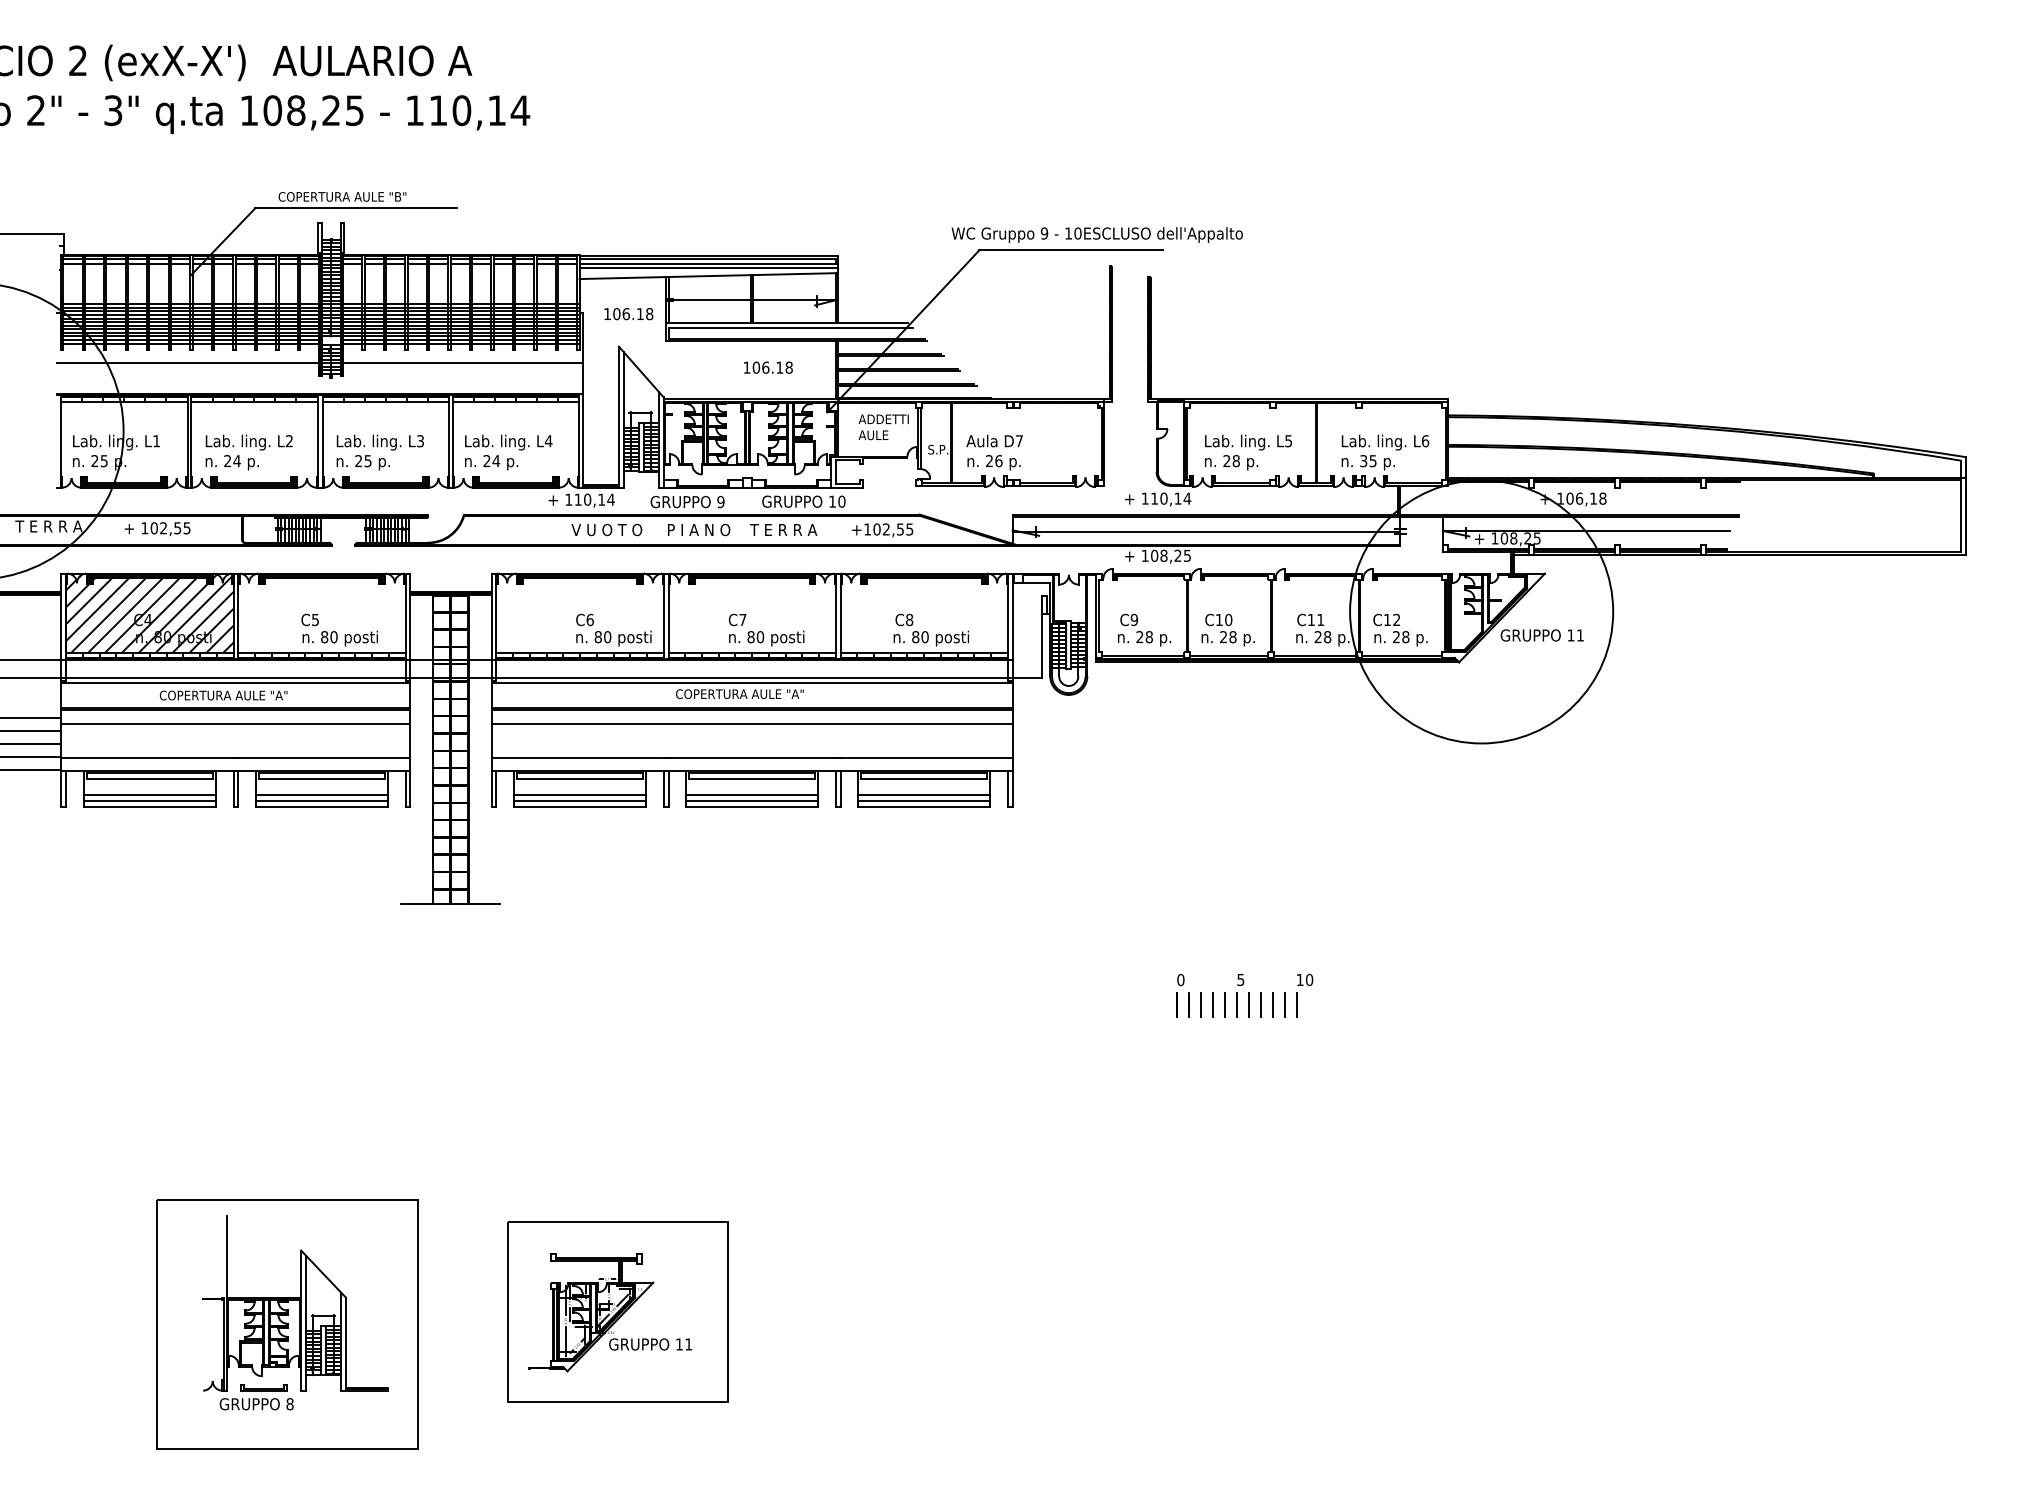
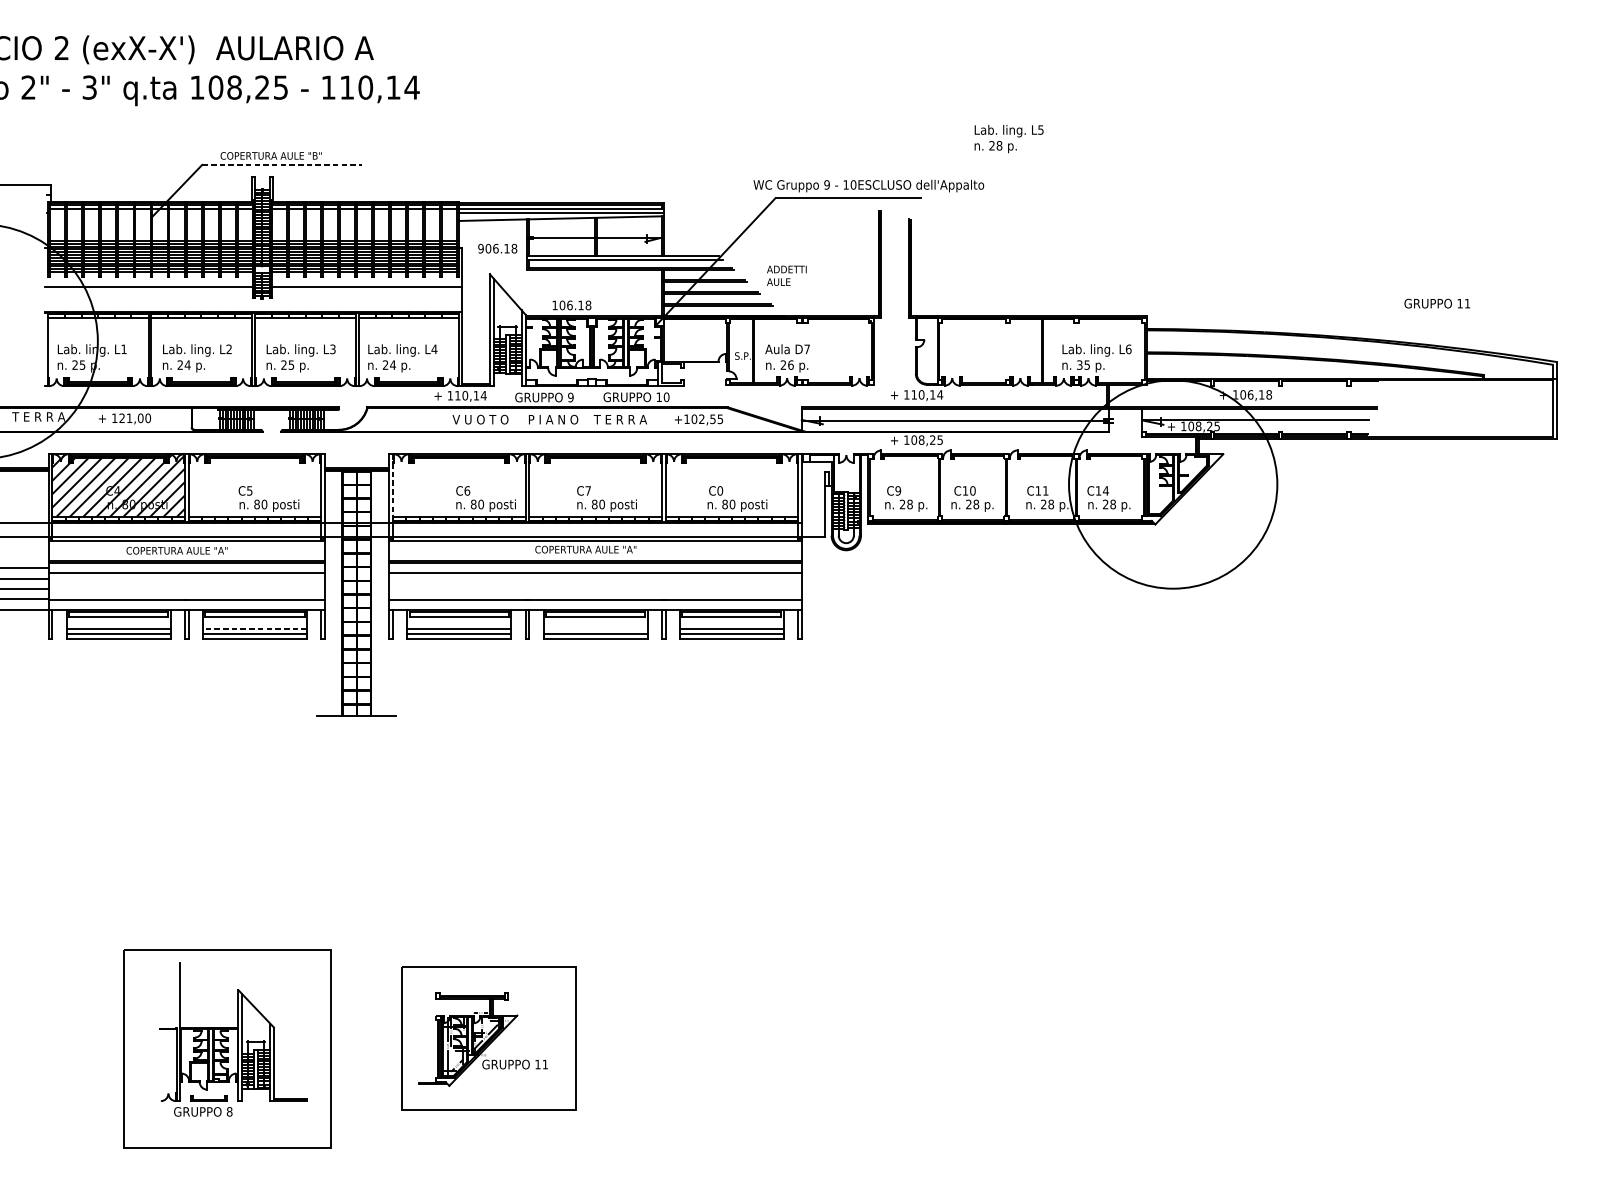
line: (356, 208) -> (282, 165), solid -> dashed
text: (607, 314) -> (481, 249), 106.18 -> 906.18
text: (768, 367) -> (572, 305), moved
text: (883, 427) -> (786, 275), moved
text: (1248, 452) -> (1009, 138), moved
text: (170, 528) -> (135, 418), 102,55 -> 121,00
line: (496, 617) -> (393, 488), solid -> dashed
text: (909, 619) -> (720, 490), C8 -> C0
text: (1396, 619) -> (1105, 490), C12 -> C14
text: (1541, 635) -> (1436, 303), moved
line: (321, 794) -> (254, 629), solid -> dashed
line: (751, 794) -> (595, 629), removed
part: (1244, 995) -> (985, 788), removed

